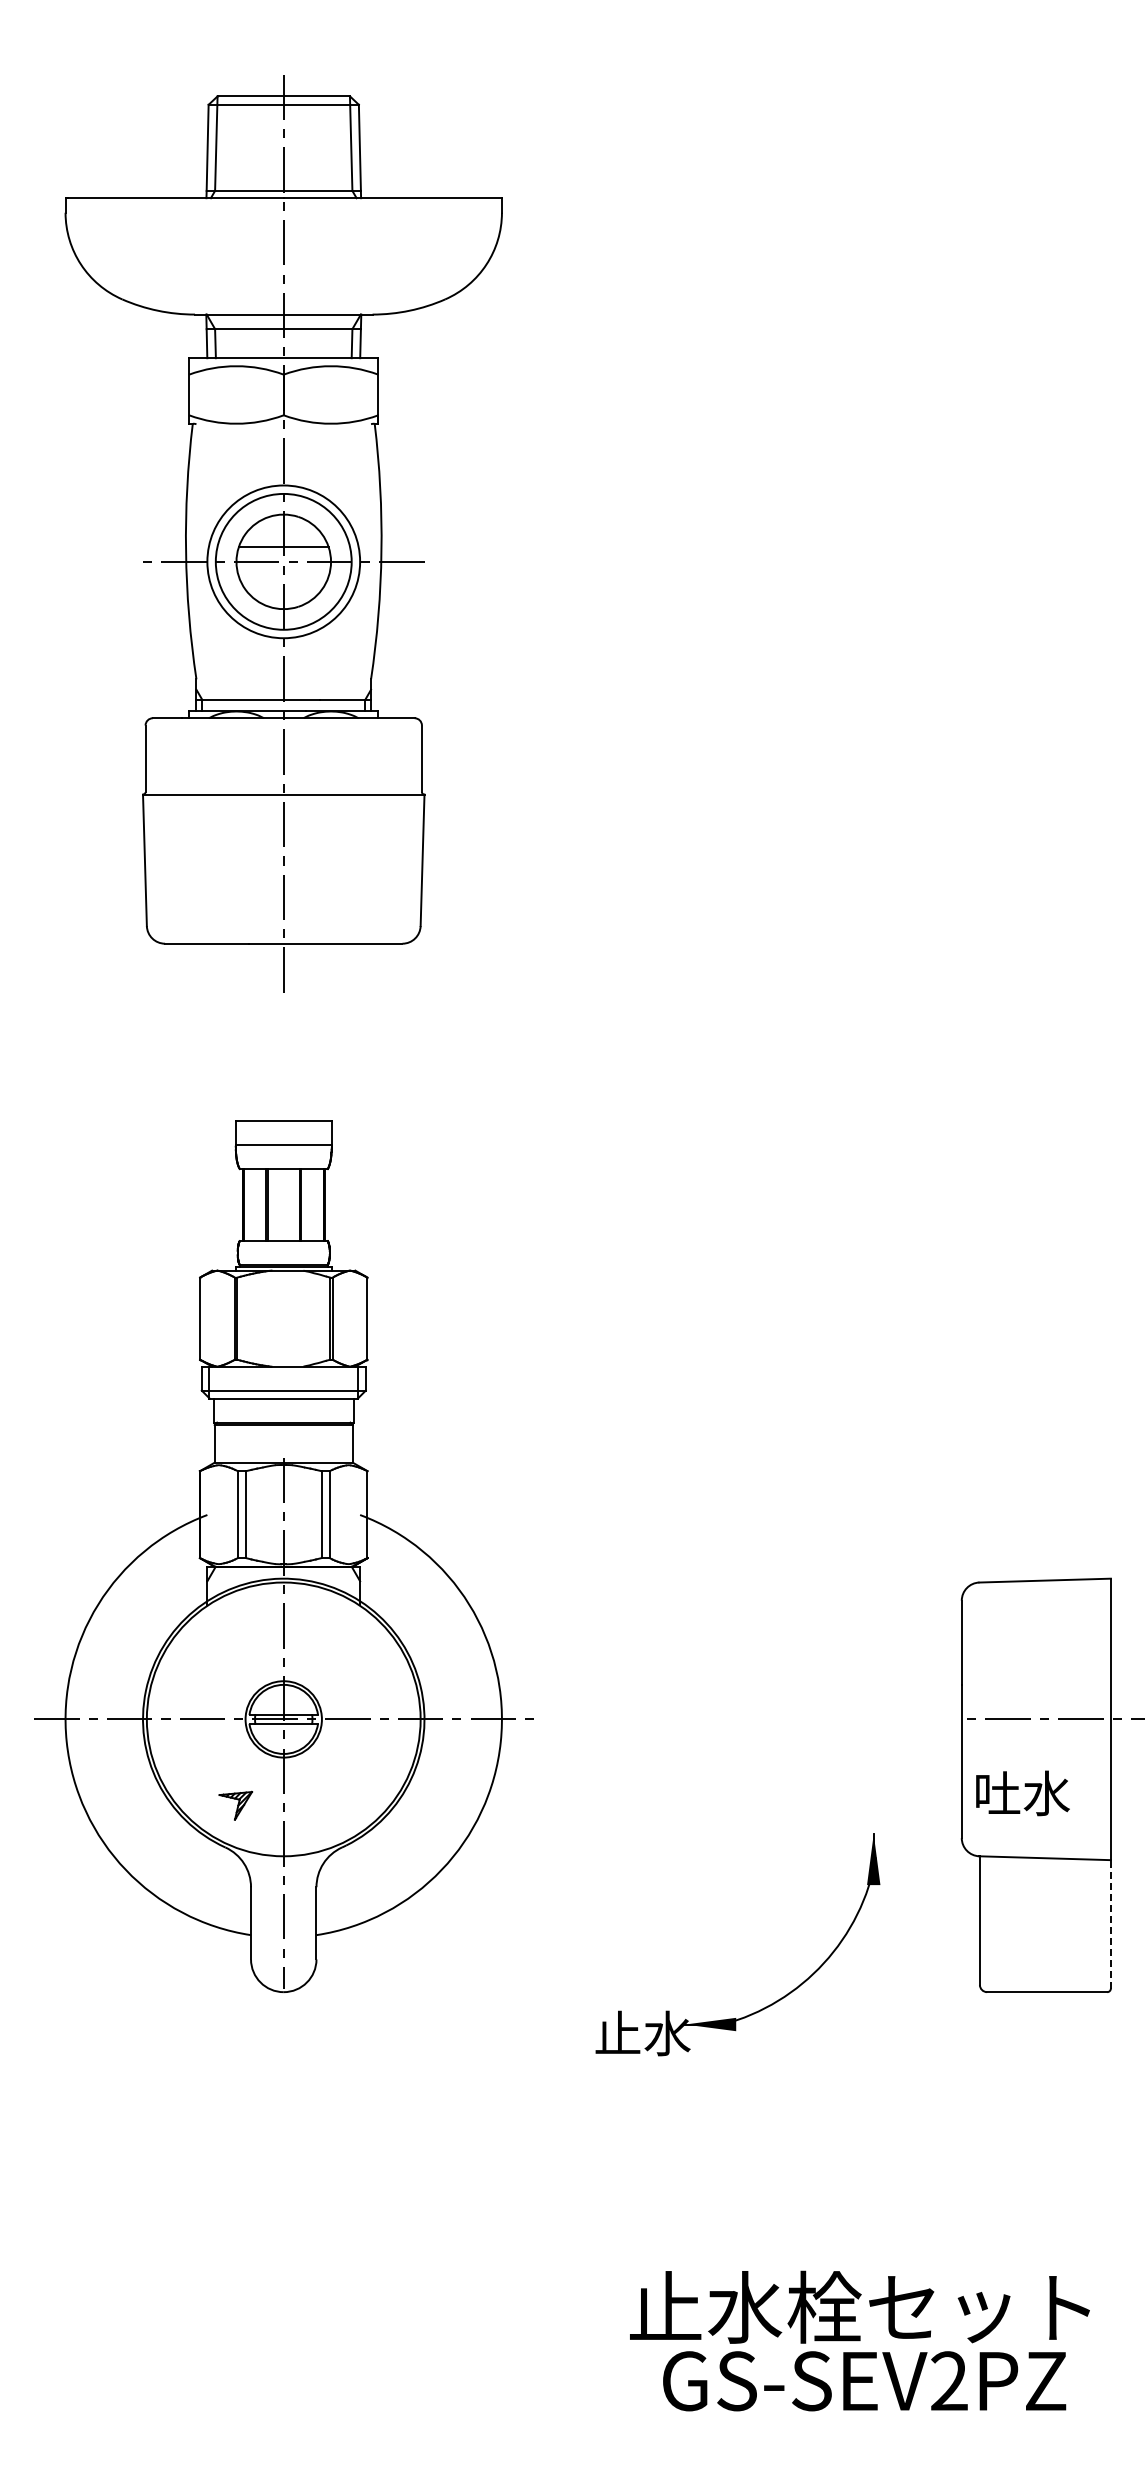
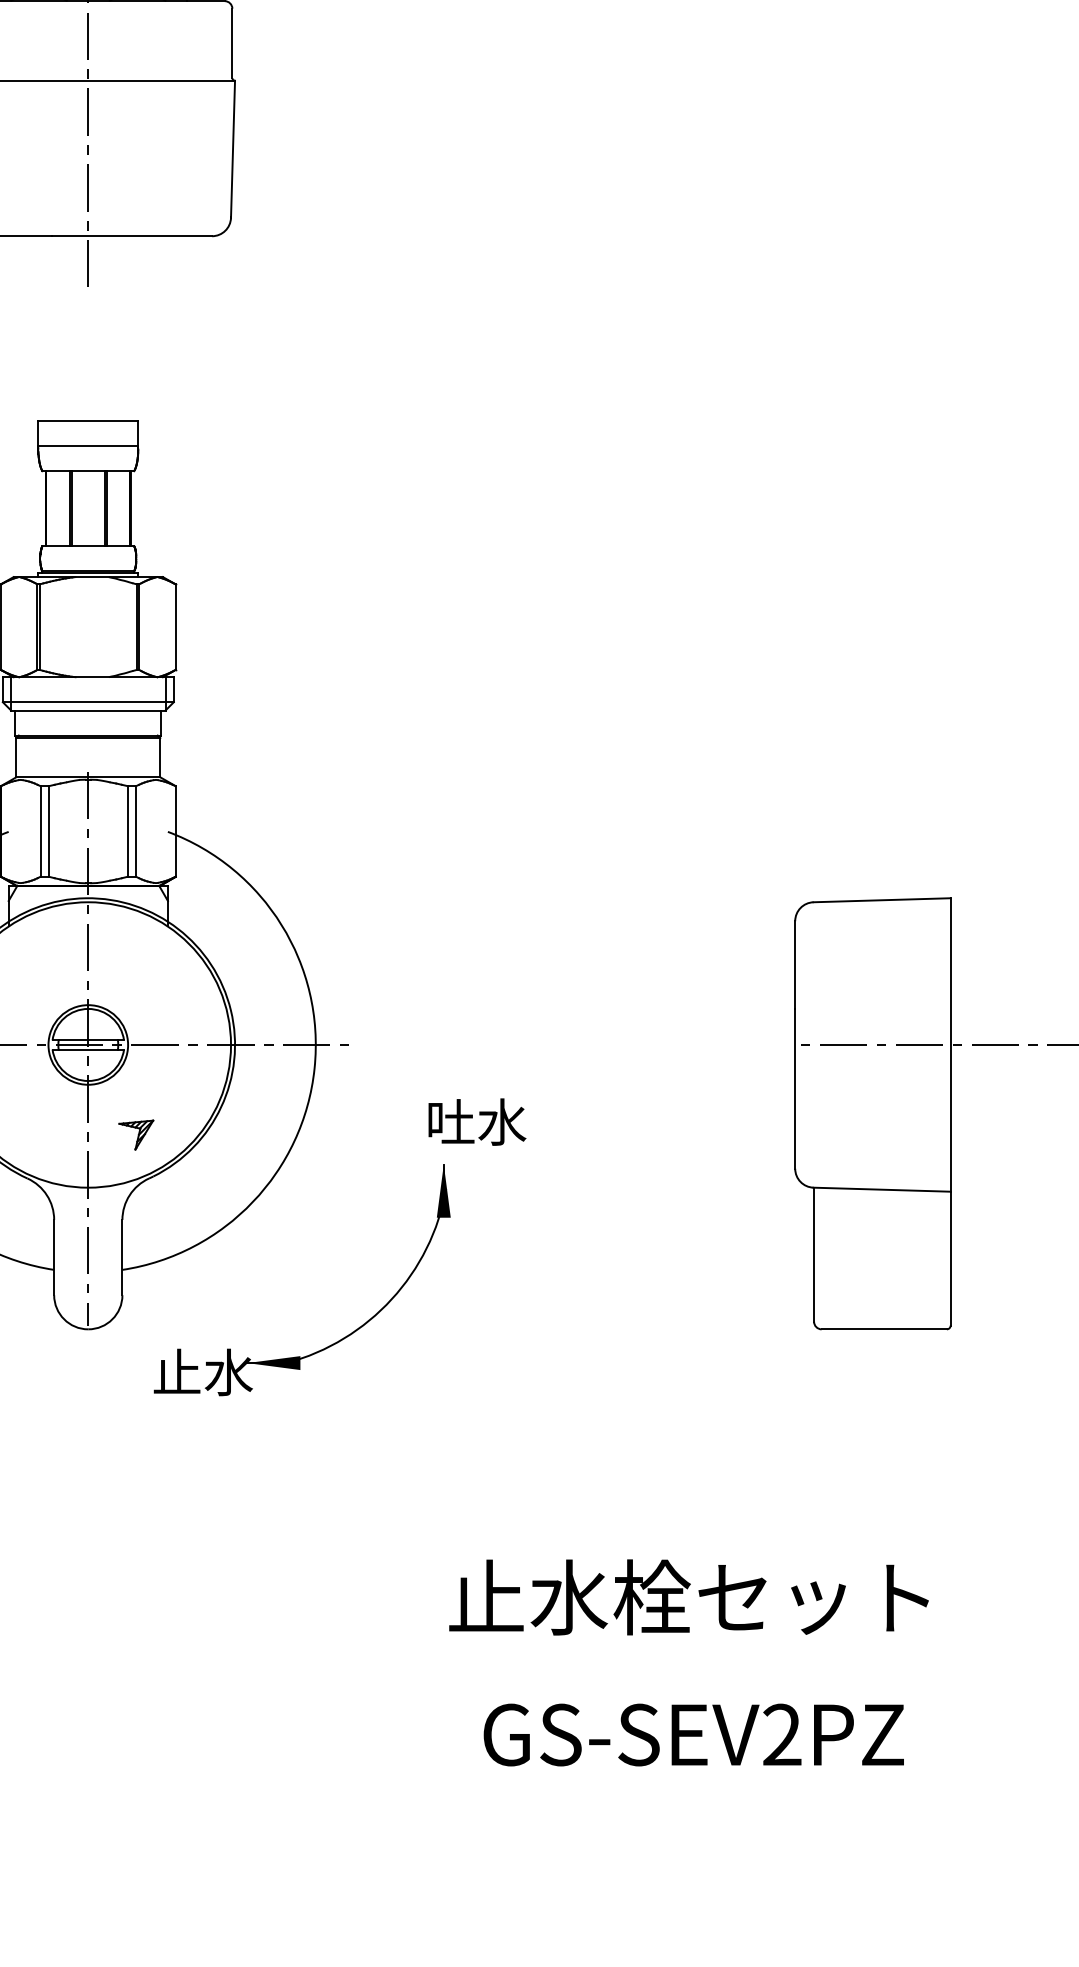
text: (1022, 1793) -> (476, 1122), moved
part: (235, 1805) -> (135, 1134), moved
line: (1110, 1923) -> (950, 1257), dashed -> solid
part: (774, 2001) -> (340, 1339), moved
text: (859, 2306) -> (688, 1596), moved

